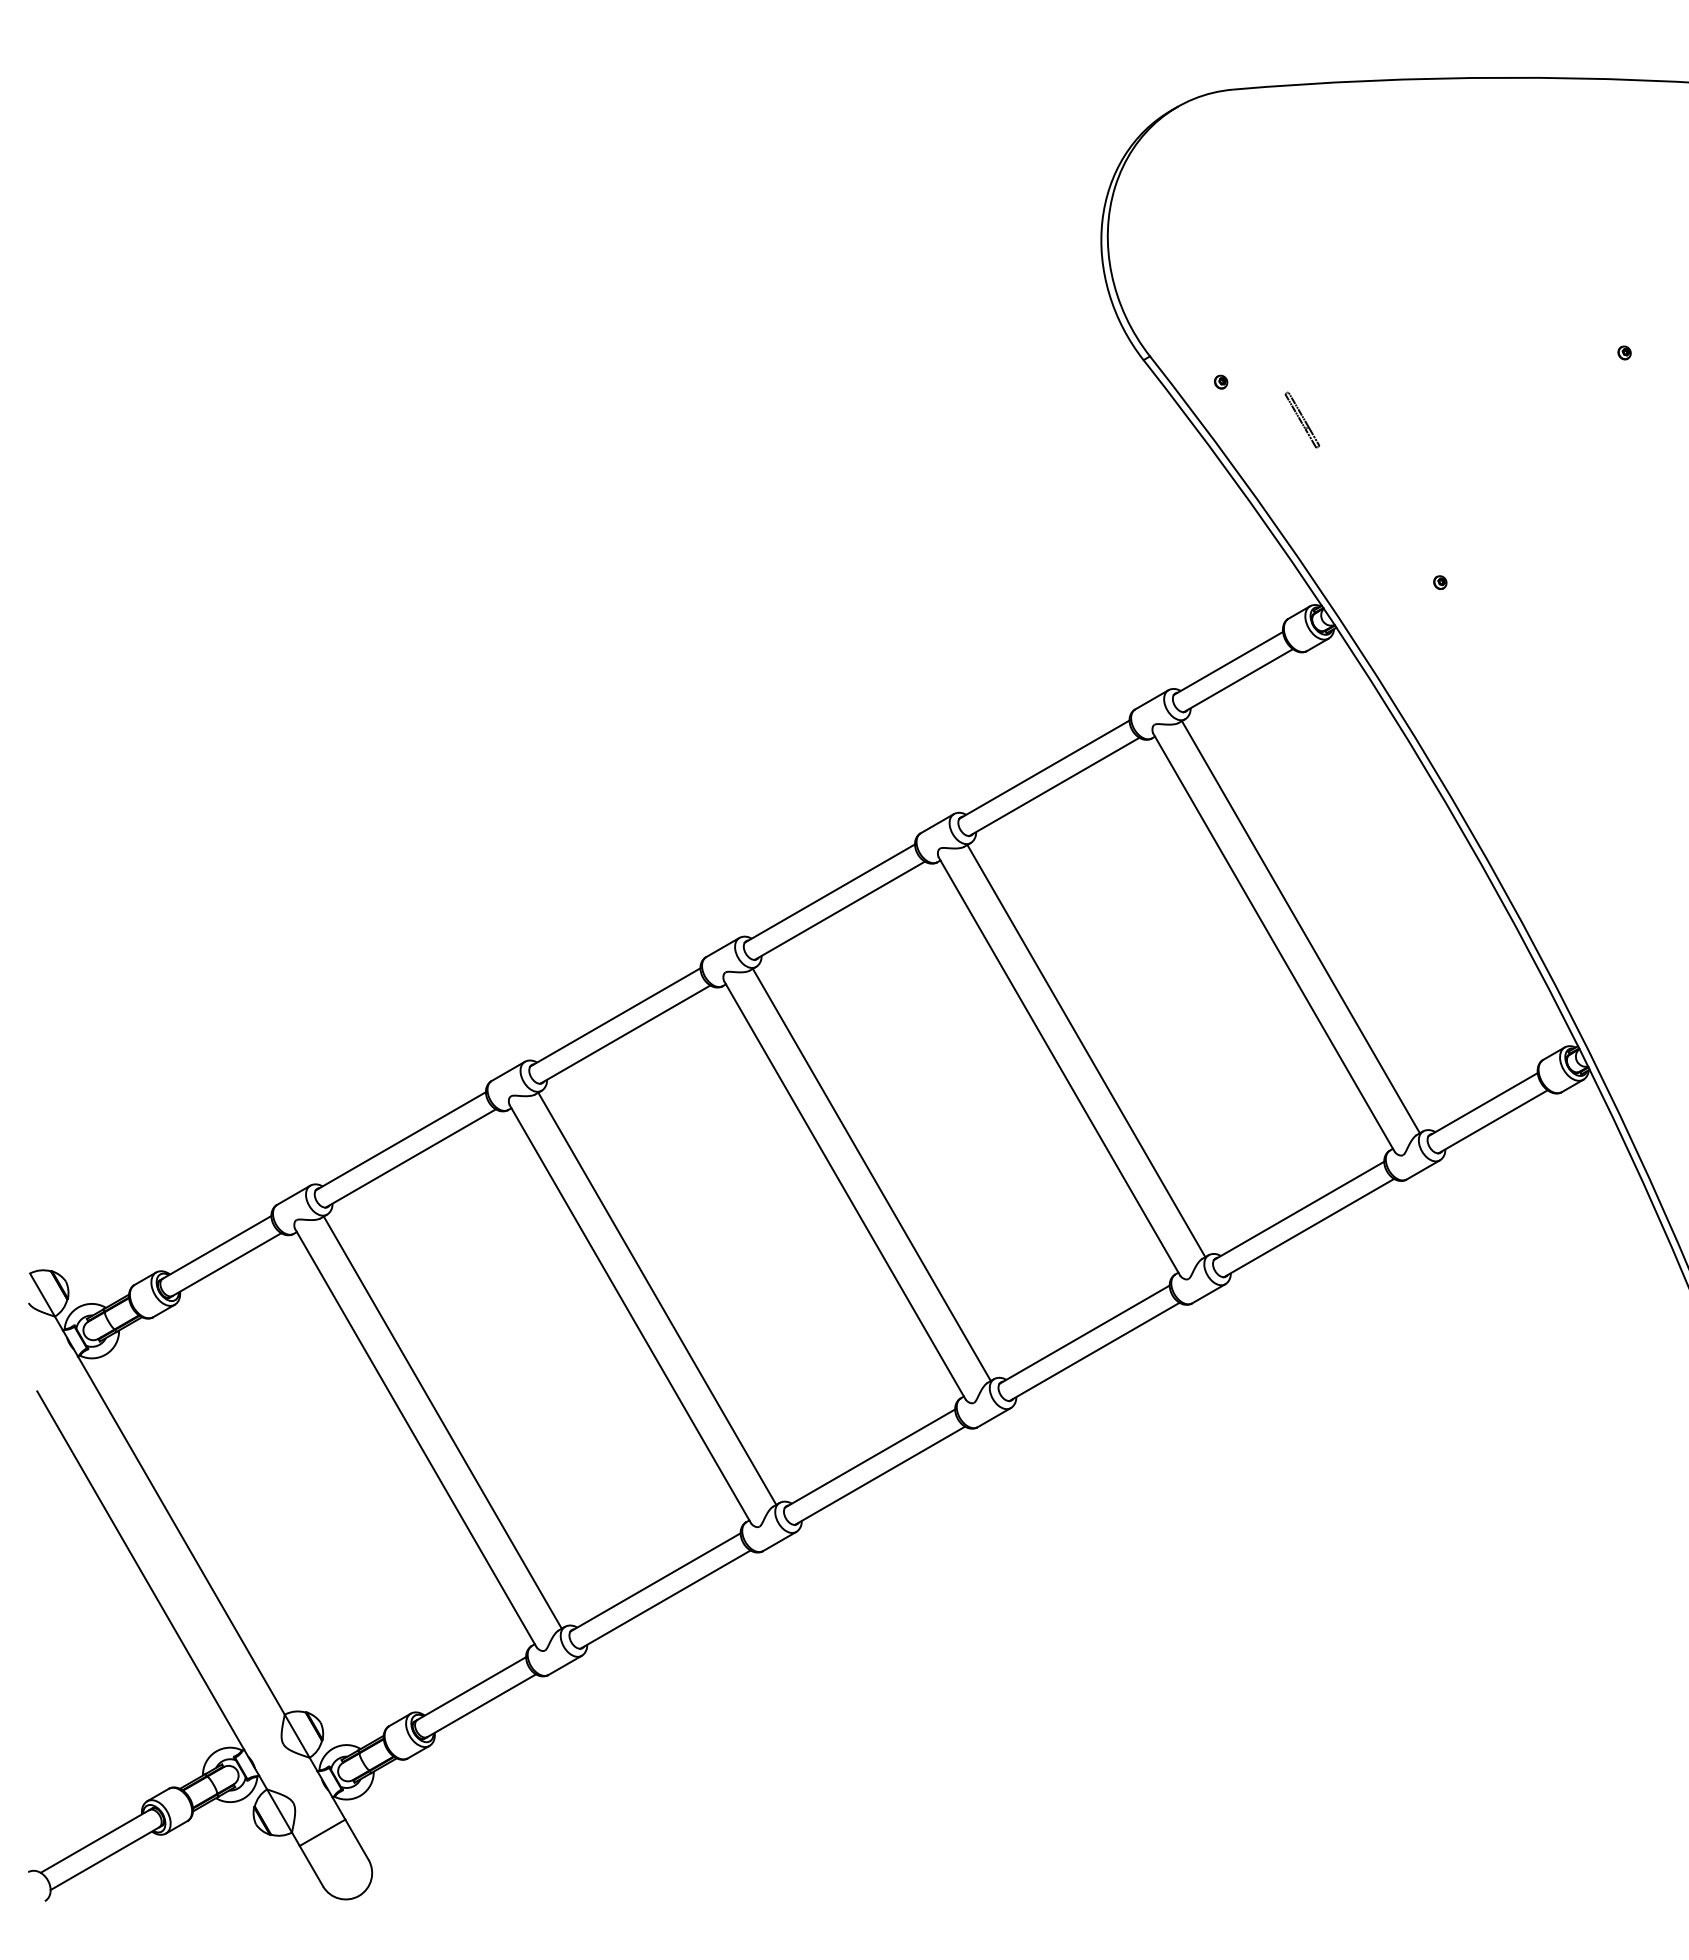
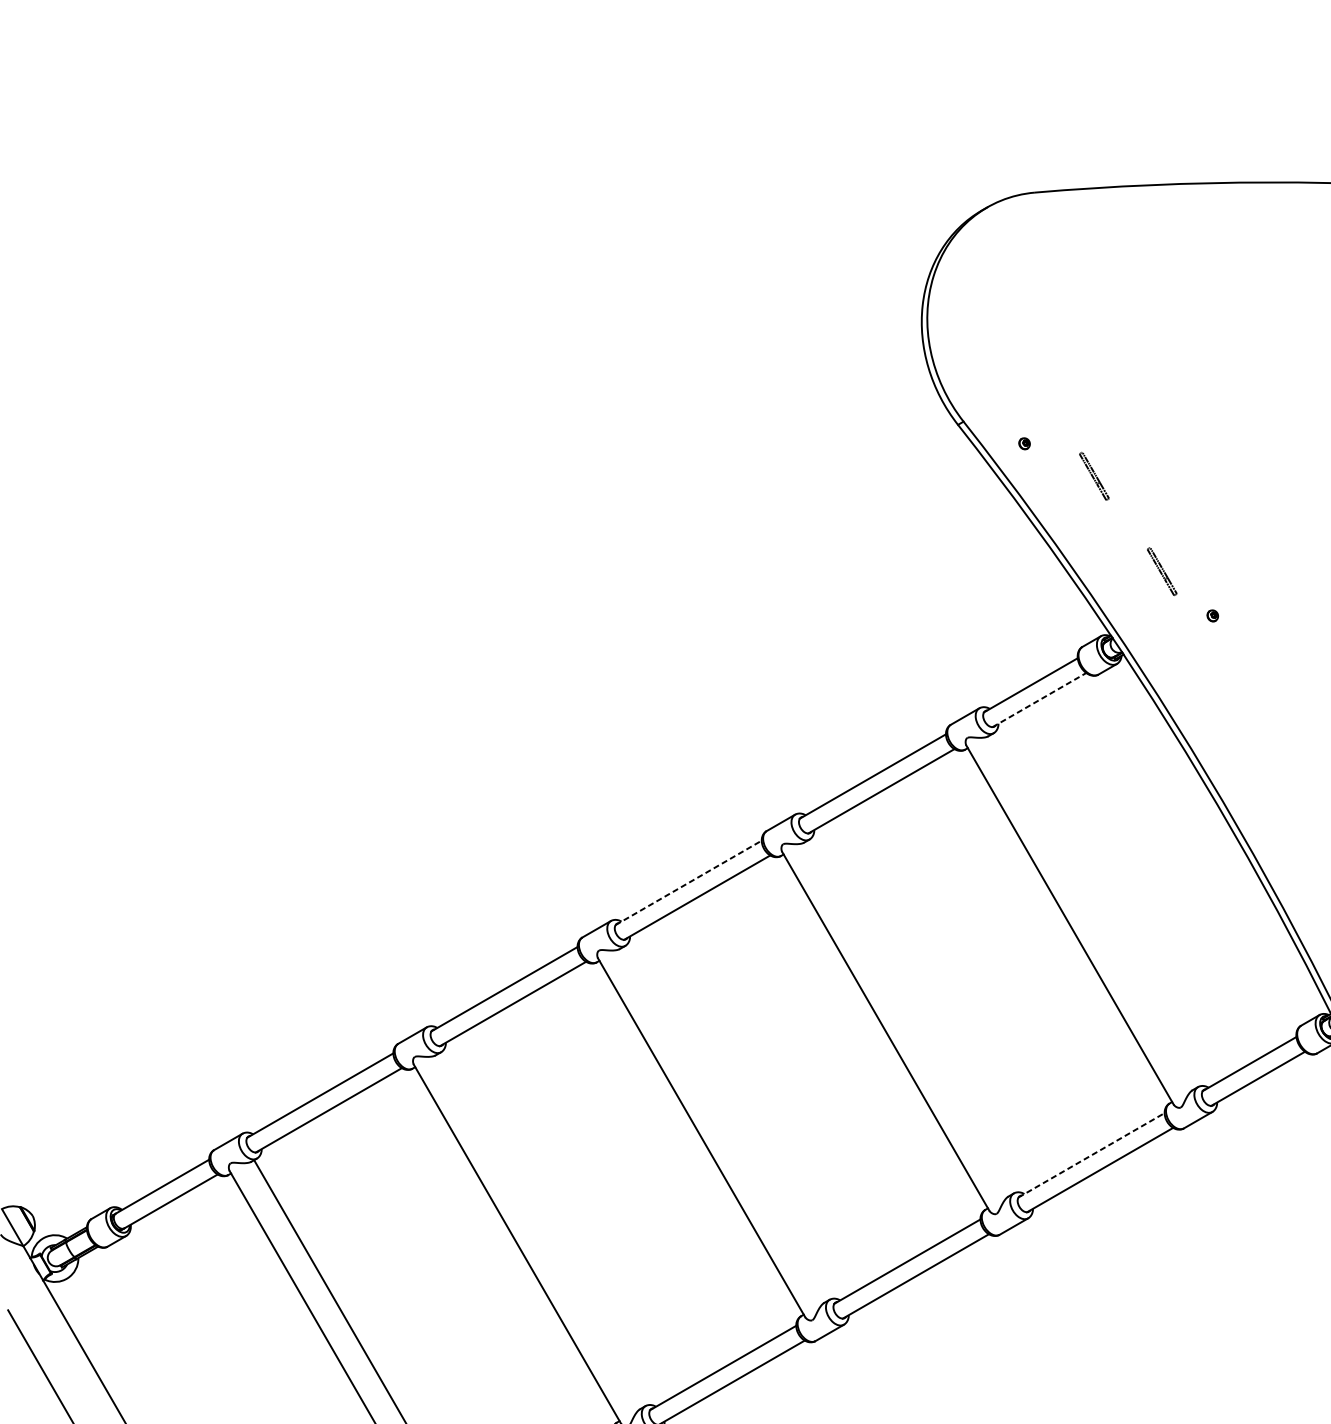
part: (1381, 530) -> (1162, 571), added
line: (1238, 680) -> (1039, 699), solid -> dashed
line: (830, 893) -> (689, 882), solid -> dashed
line: (1300, 927) -> (1092, 912), removed
line: (1086, 1050) -> (909, 1017), removed
line: (871, 1174) -> (724, 1124), removed
line: (1299, 1210) -> (1091, 1154), solid -> dashed
line: (657, 1298) -> (540, 1230), removed

